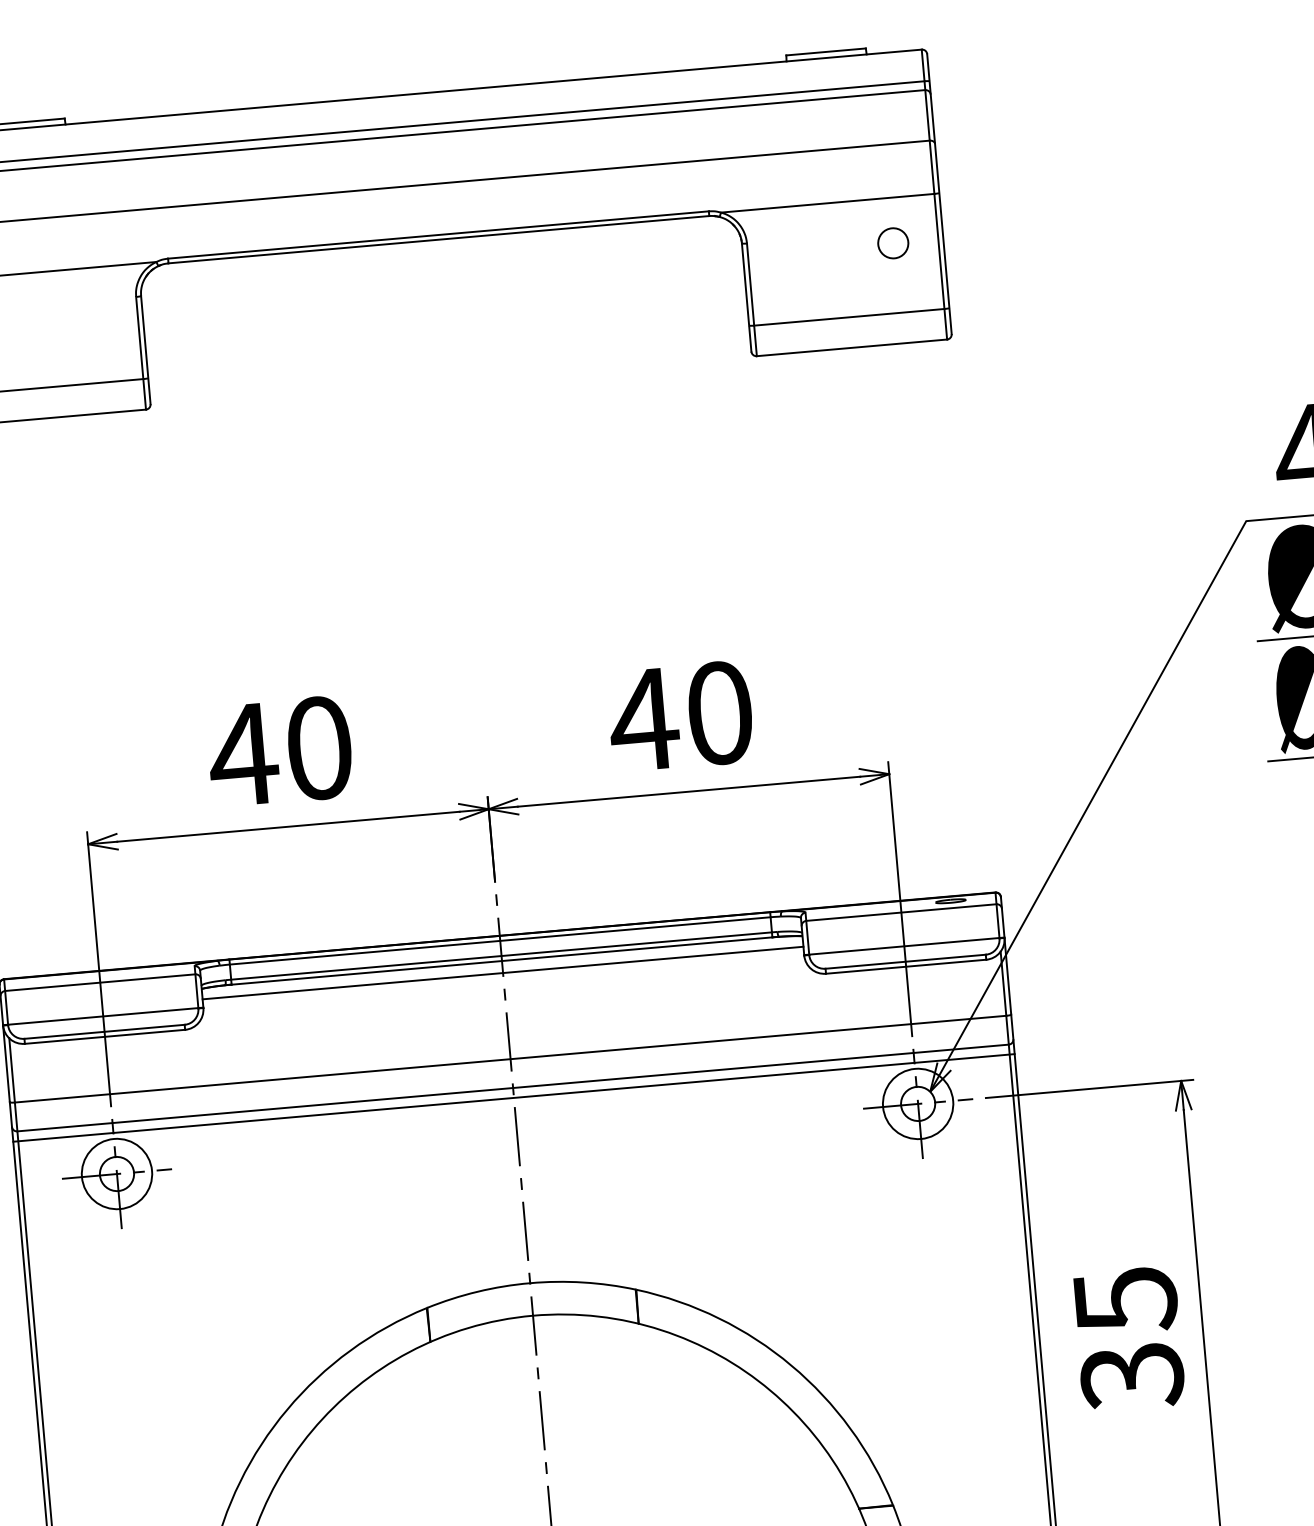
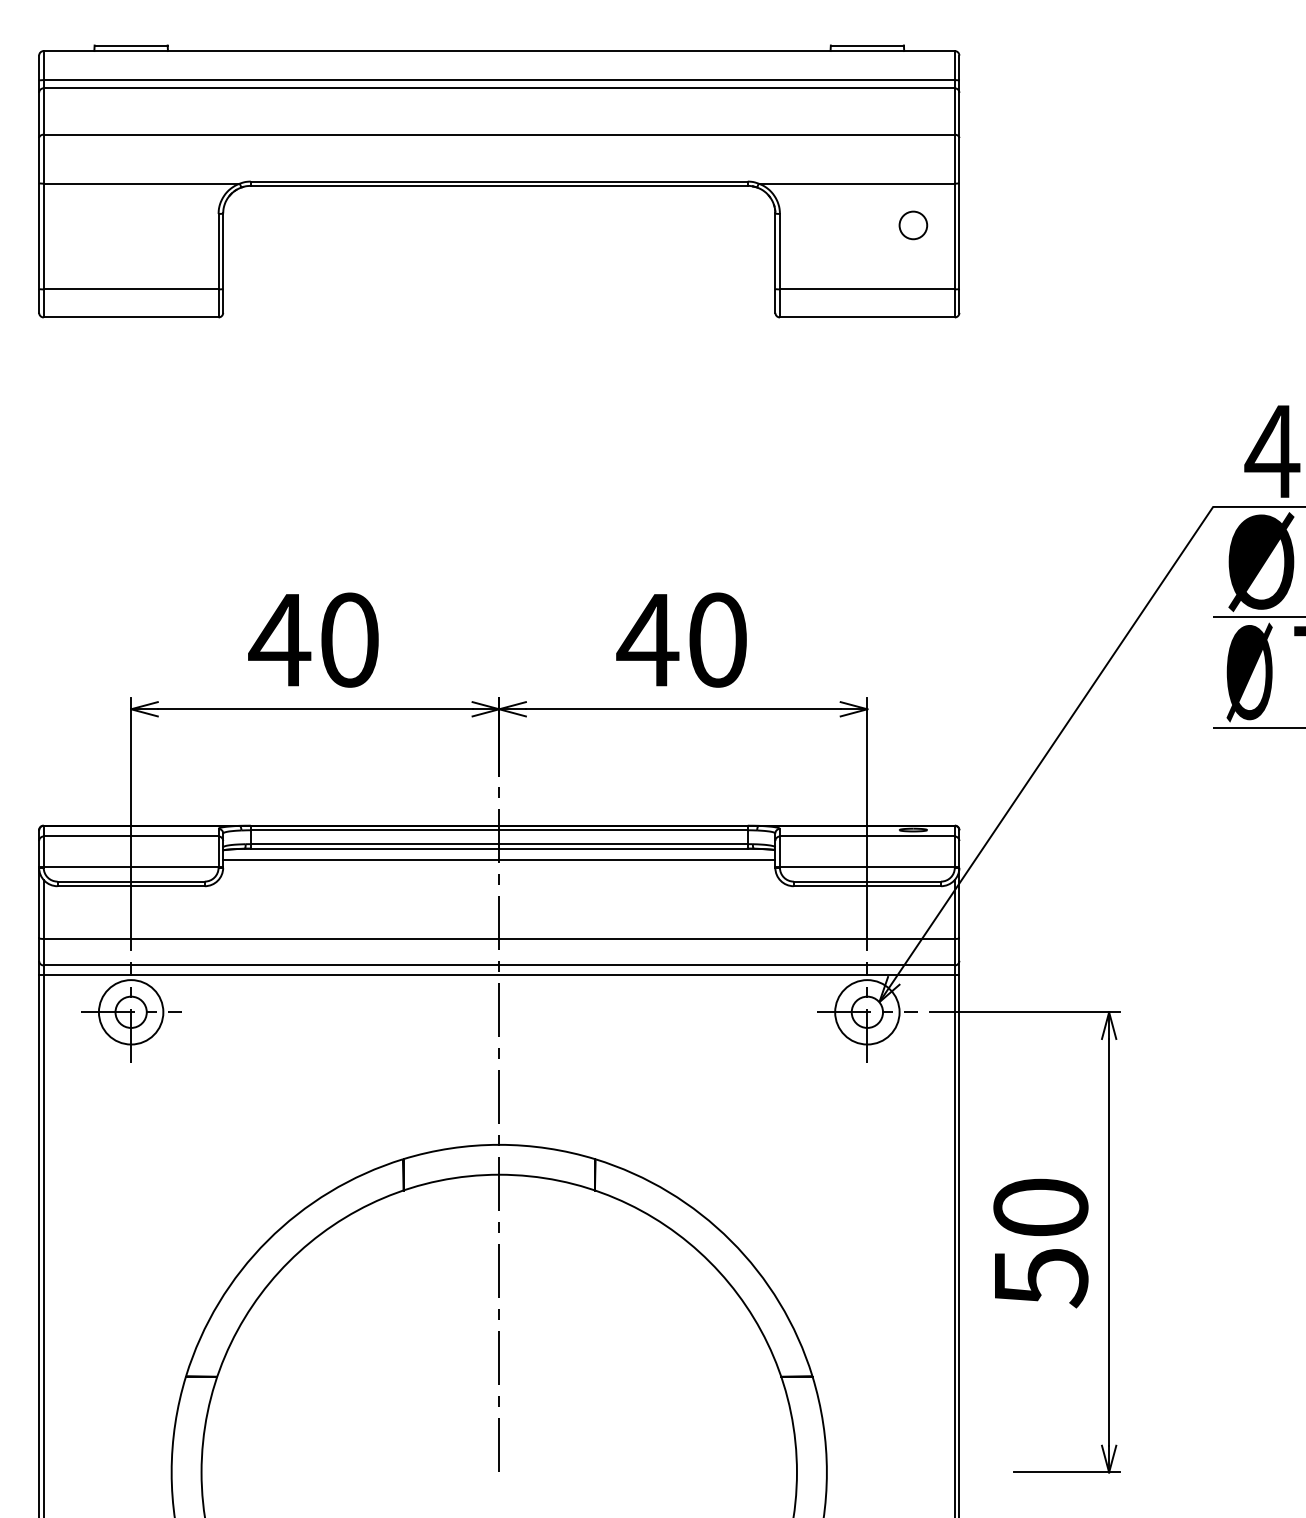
text: (1128, 1339) -> (1040, 1243), 35 -> 50

